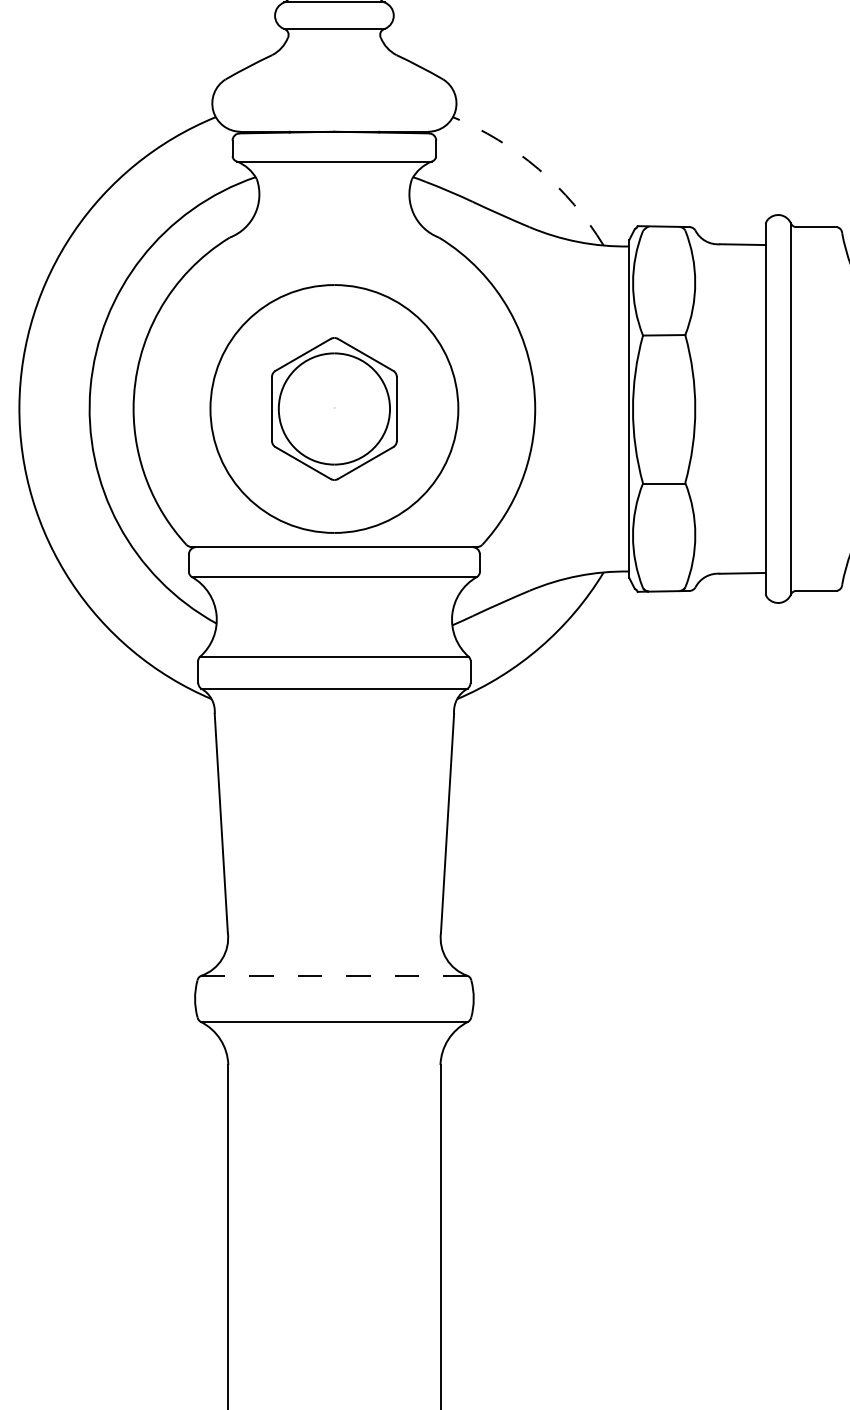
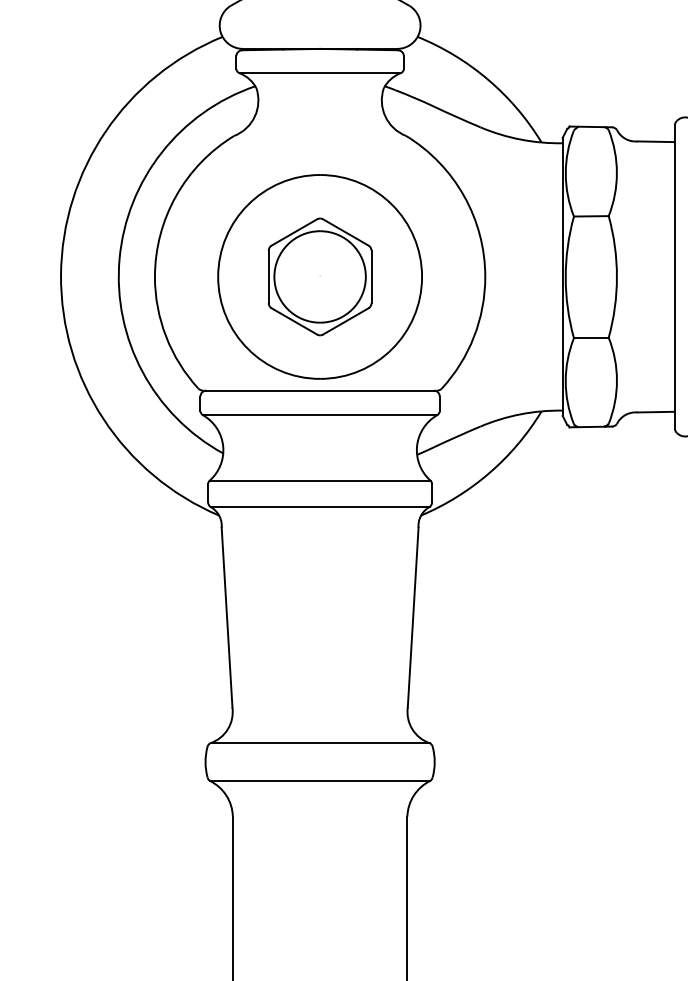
arc: (538, 169) -> (487, 79), dashed -> solid
line: (333, 975) -> (319, 742), dashed -> solid

